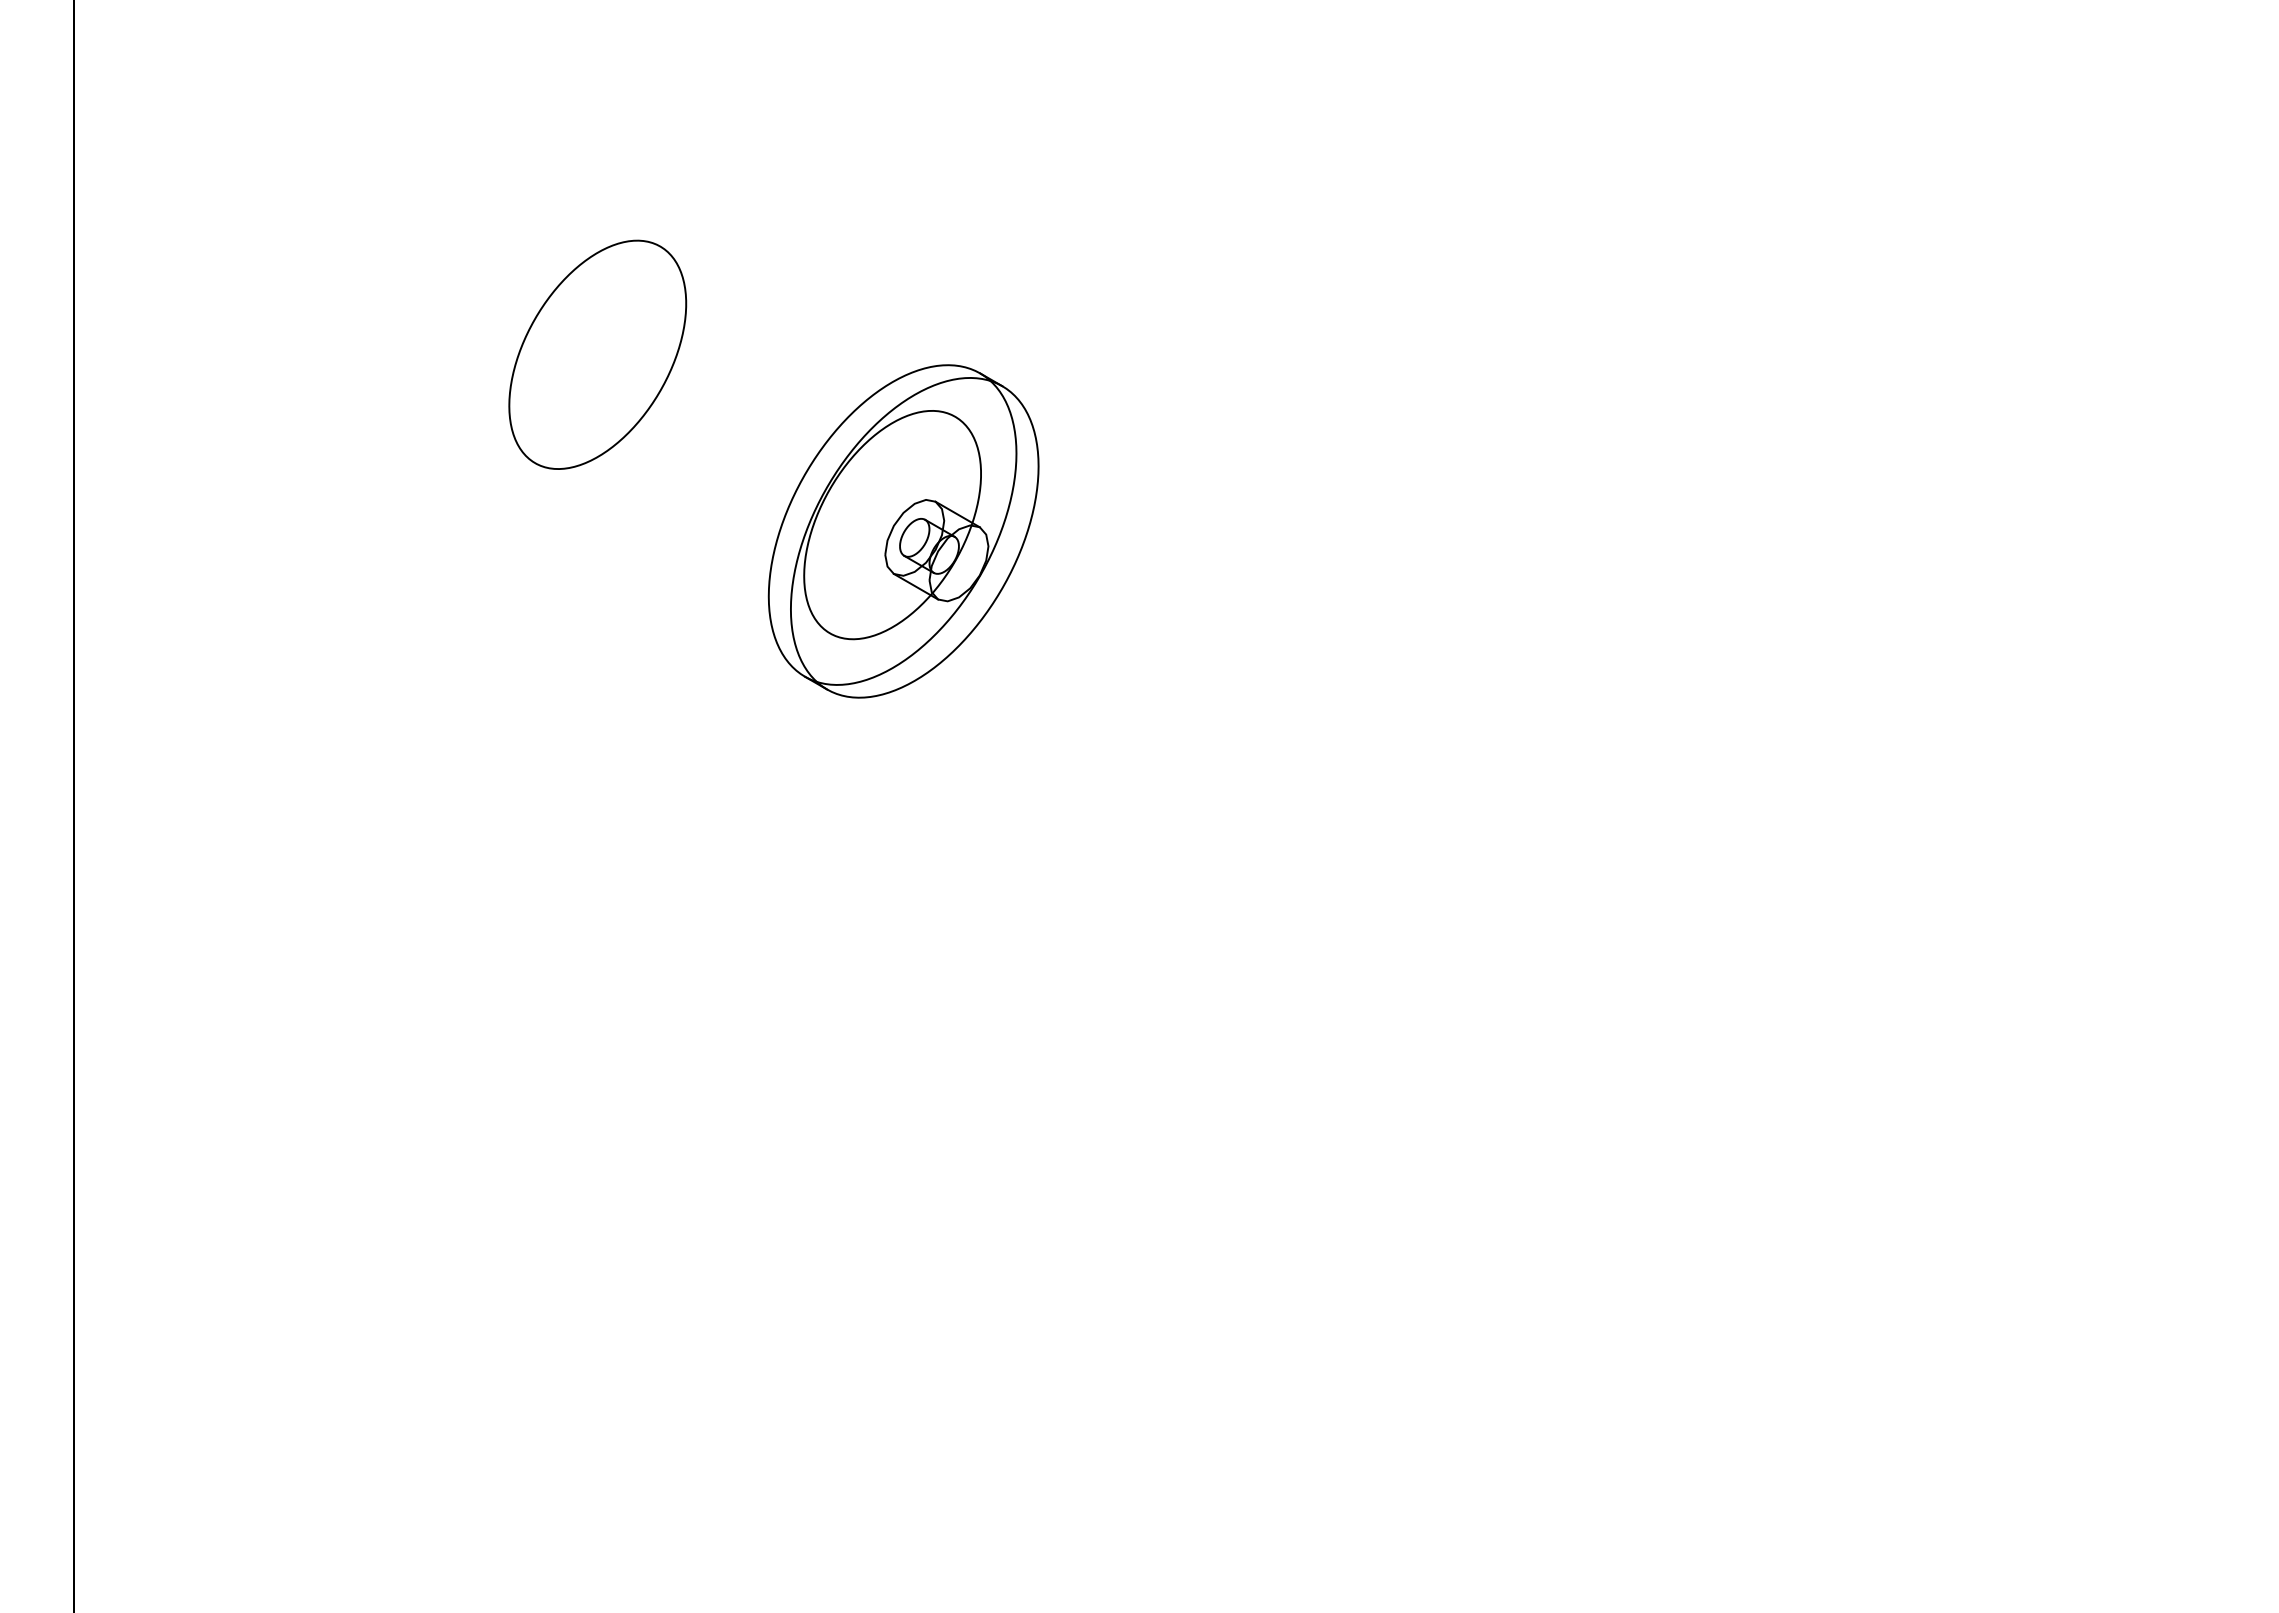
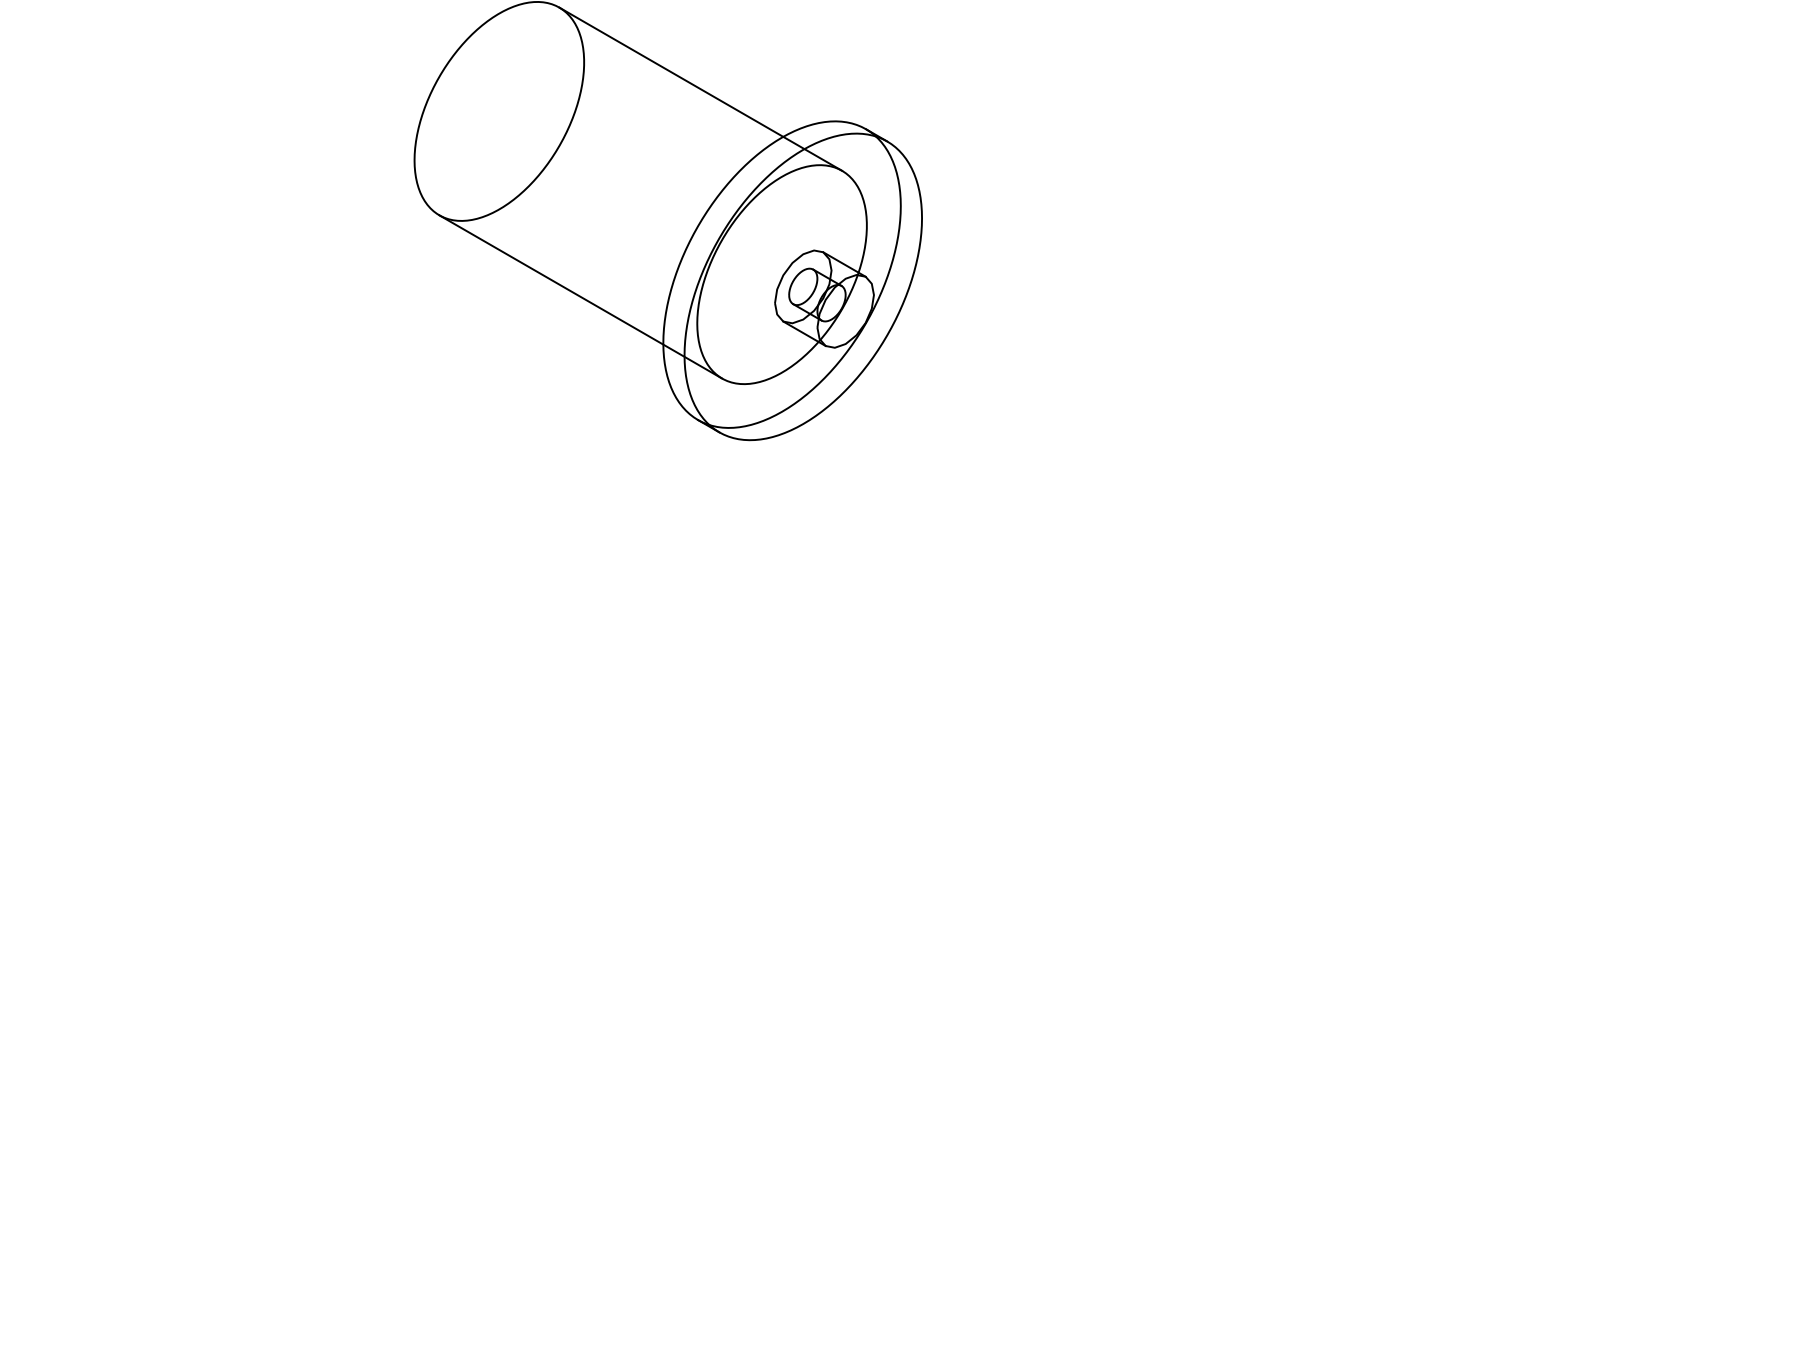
line: (807, 331) -> (700, 89), added
line: (682, 548) -> (580, 297), added

